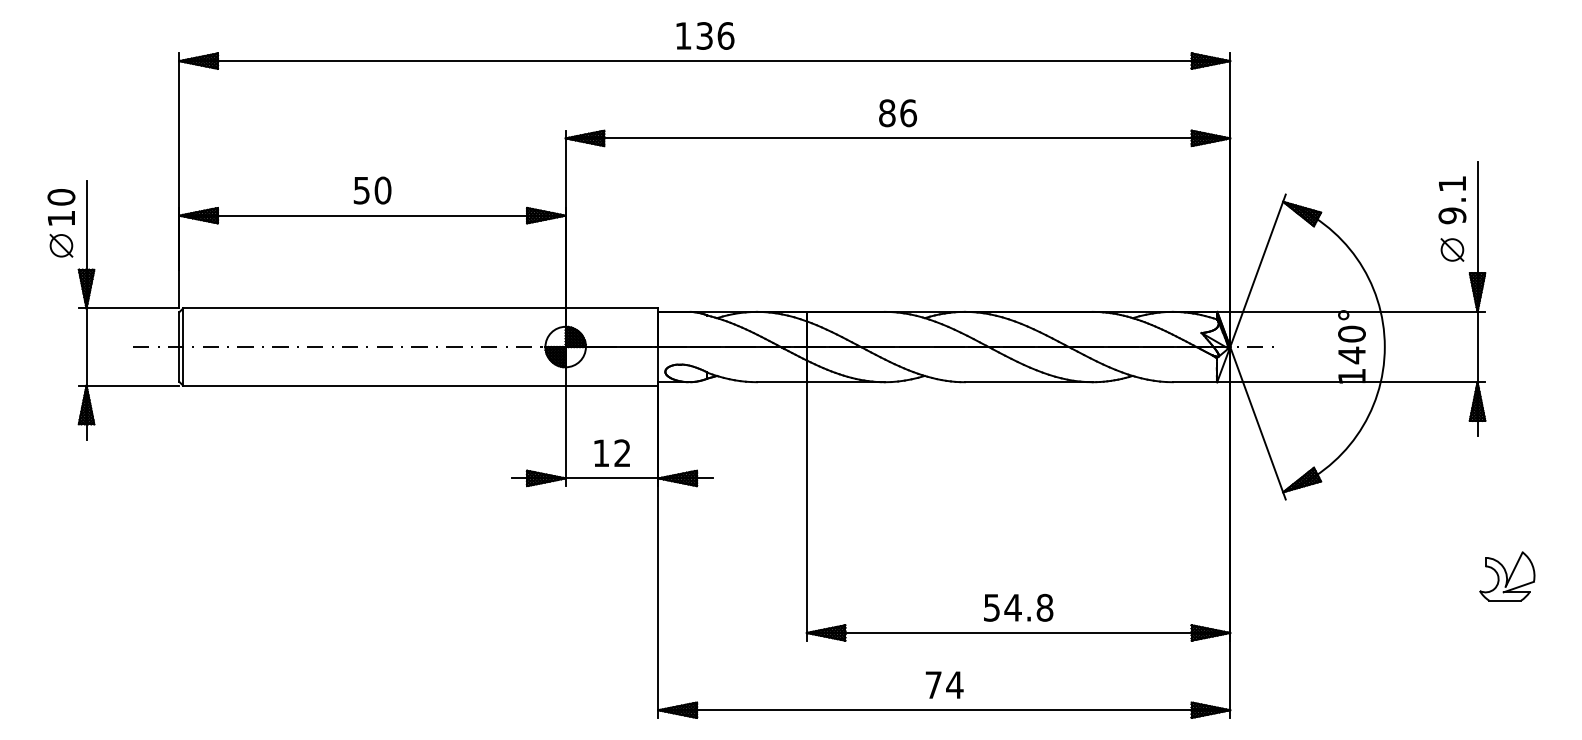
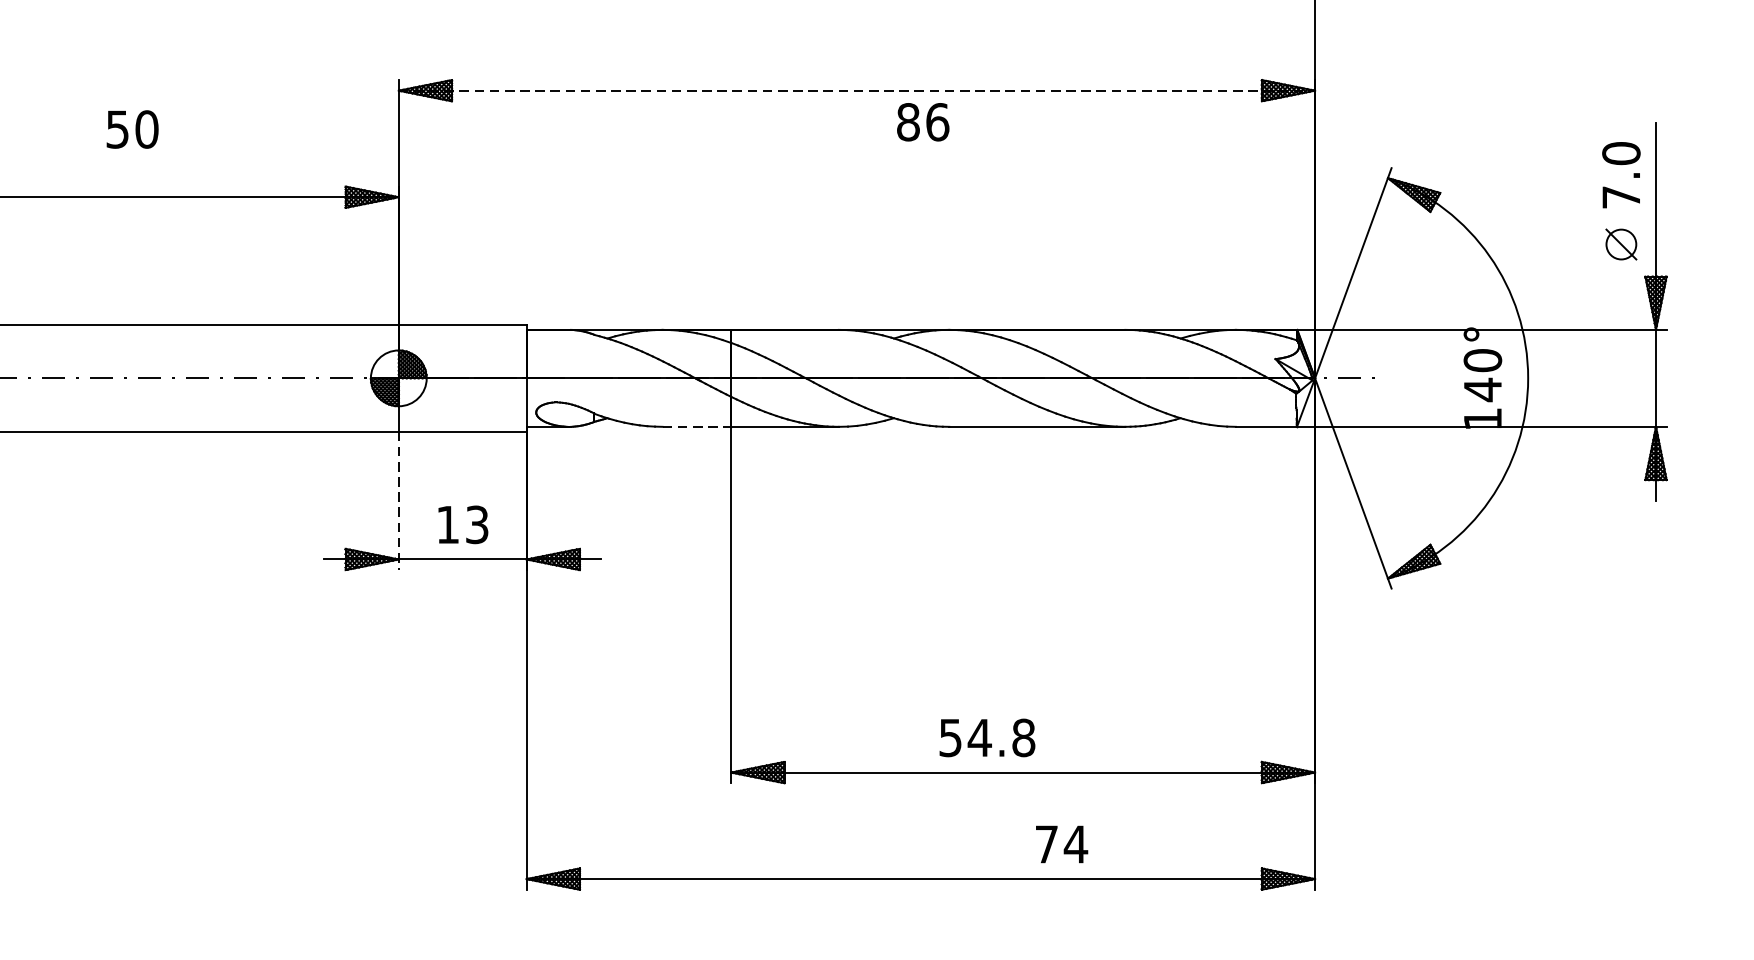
text: (897, 113) -> (922, 122), moved
line: (898, 138) -> (857, 90), solid -> dashed
text: (372, 190) -> (132, 129), moved
text: (1452, 199) -> (1621, 174), 9.1 -> 7.0
line: (781, 382) -> (696, 427), solid -> dashed
line: (565, 436) -> (398, 501), solid -> dashed
text: (622, 453) -> (477, 525), 12 -> 13
part: (1507, 576) -> (1697, 694), removed
text: (1018, 607) -> (987, 737), moved
text: (944, 684) -> (1061, 843), moved

